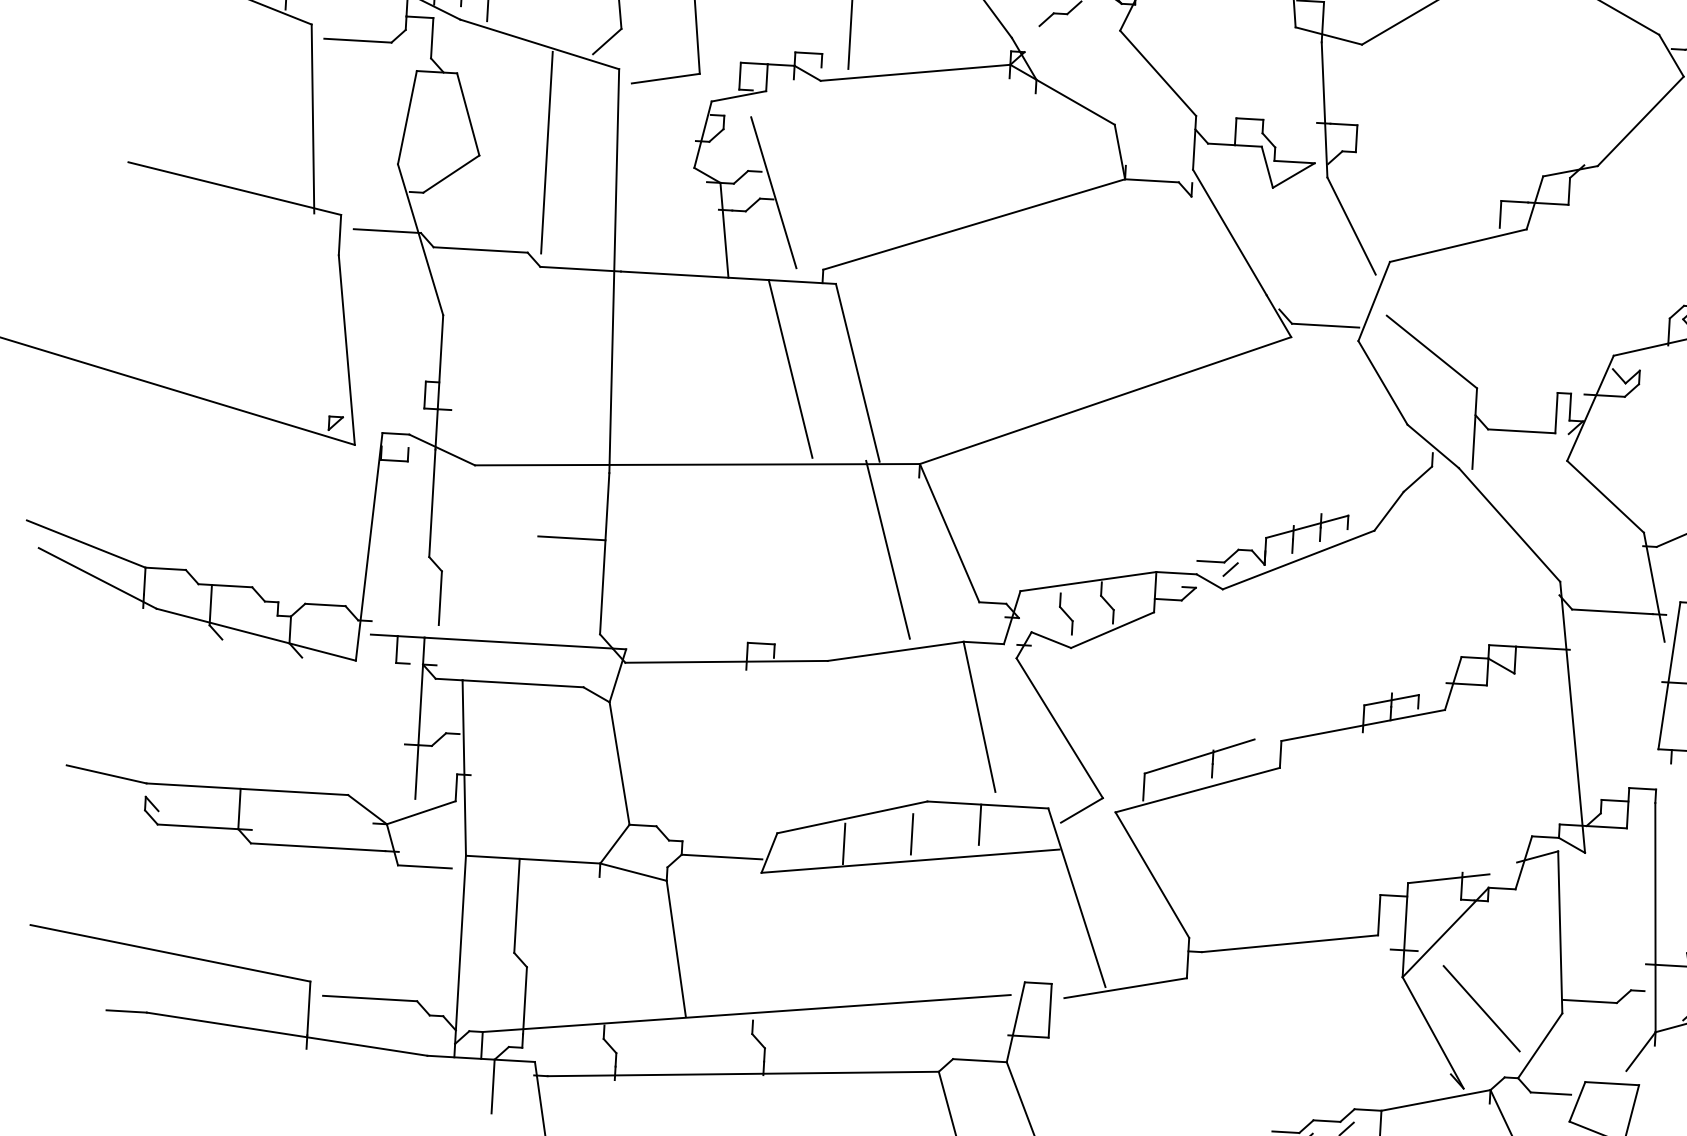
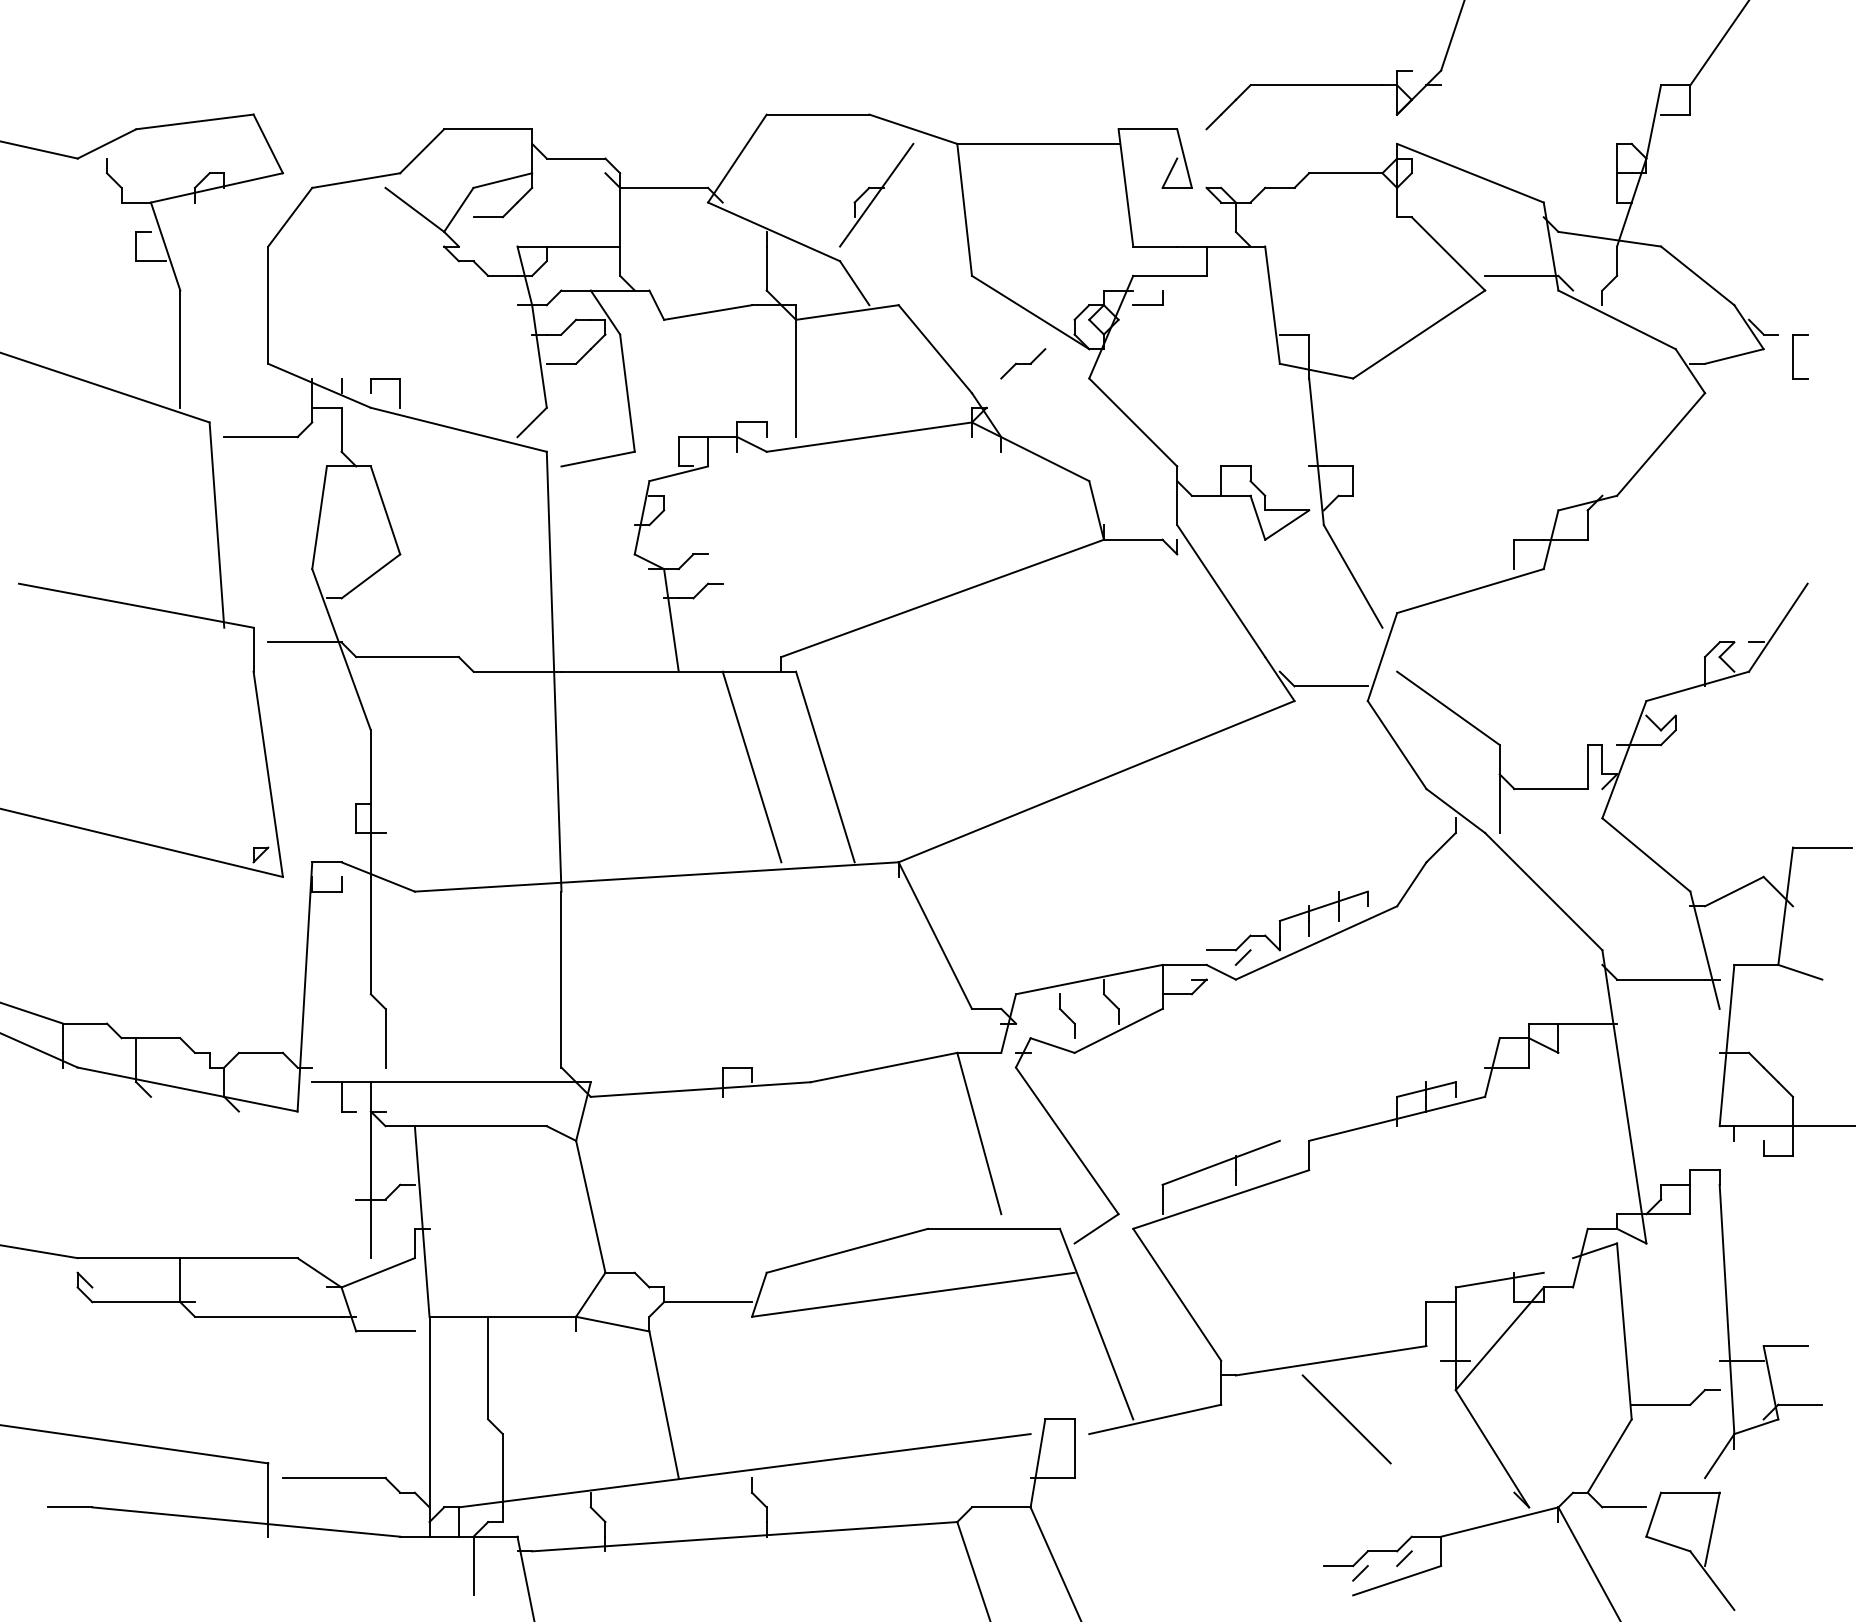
line: (546, 153) -> (473, 547), removed
line: (773, 192) -> (722, 576), removed
line: (571, 537) -> (524, 964), removed
line: (888, 549) -> (869, 957), removed
line: (979, 824) -> (986, 1250), removed
line: (912, 834) -> (913, 1265), removed
line: (844, 844) -> (840, 1280), removed
line: (1481, 1008) -> (1346, 1419), moved

